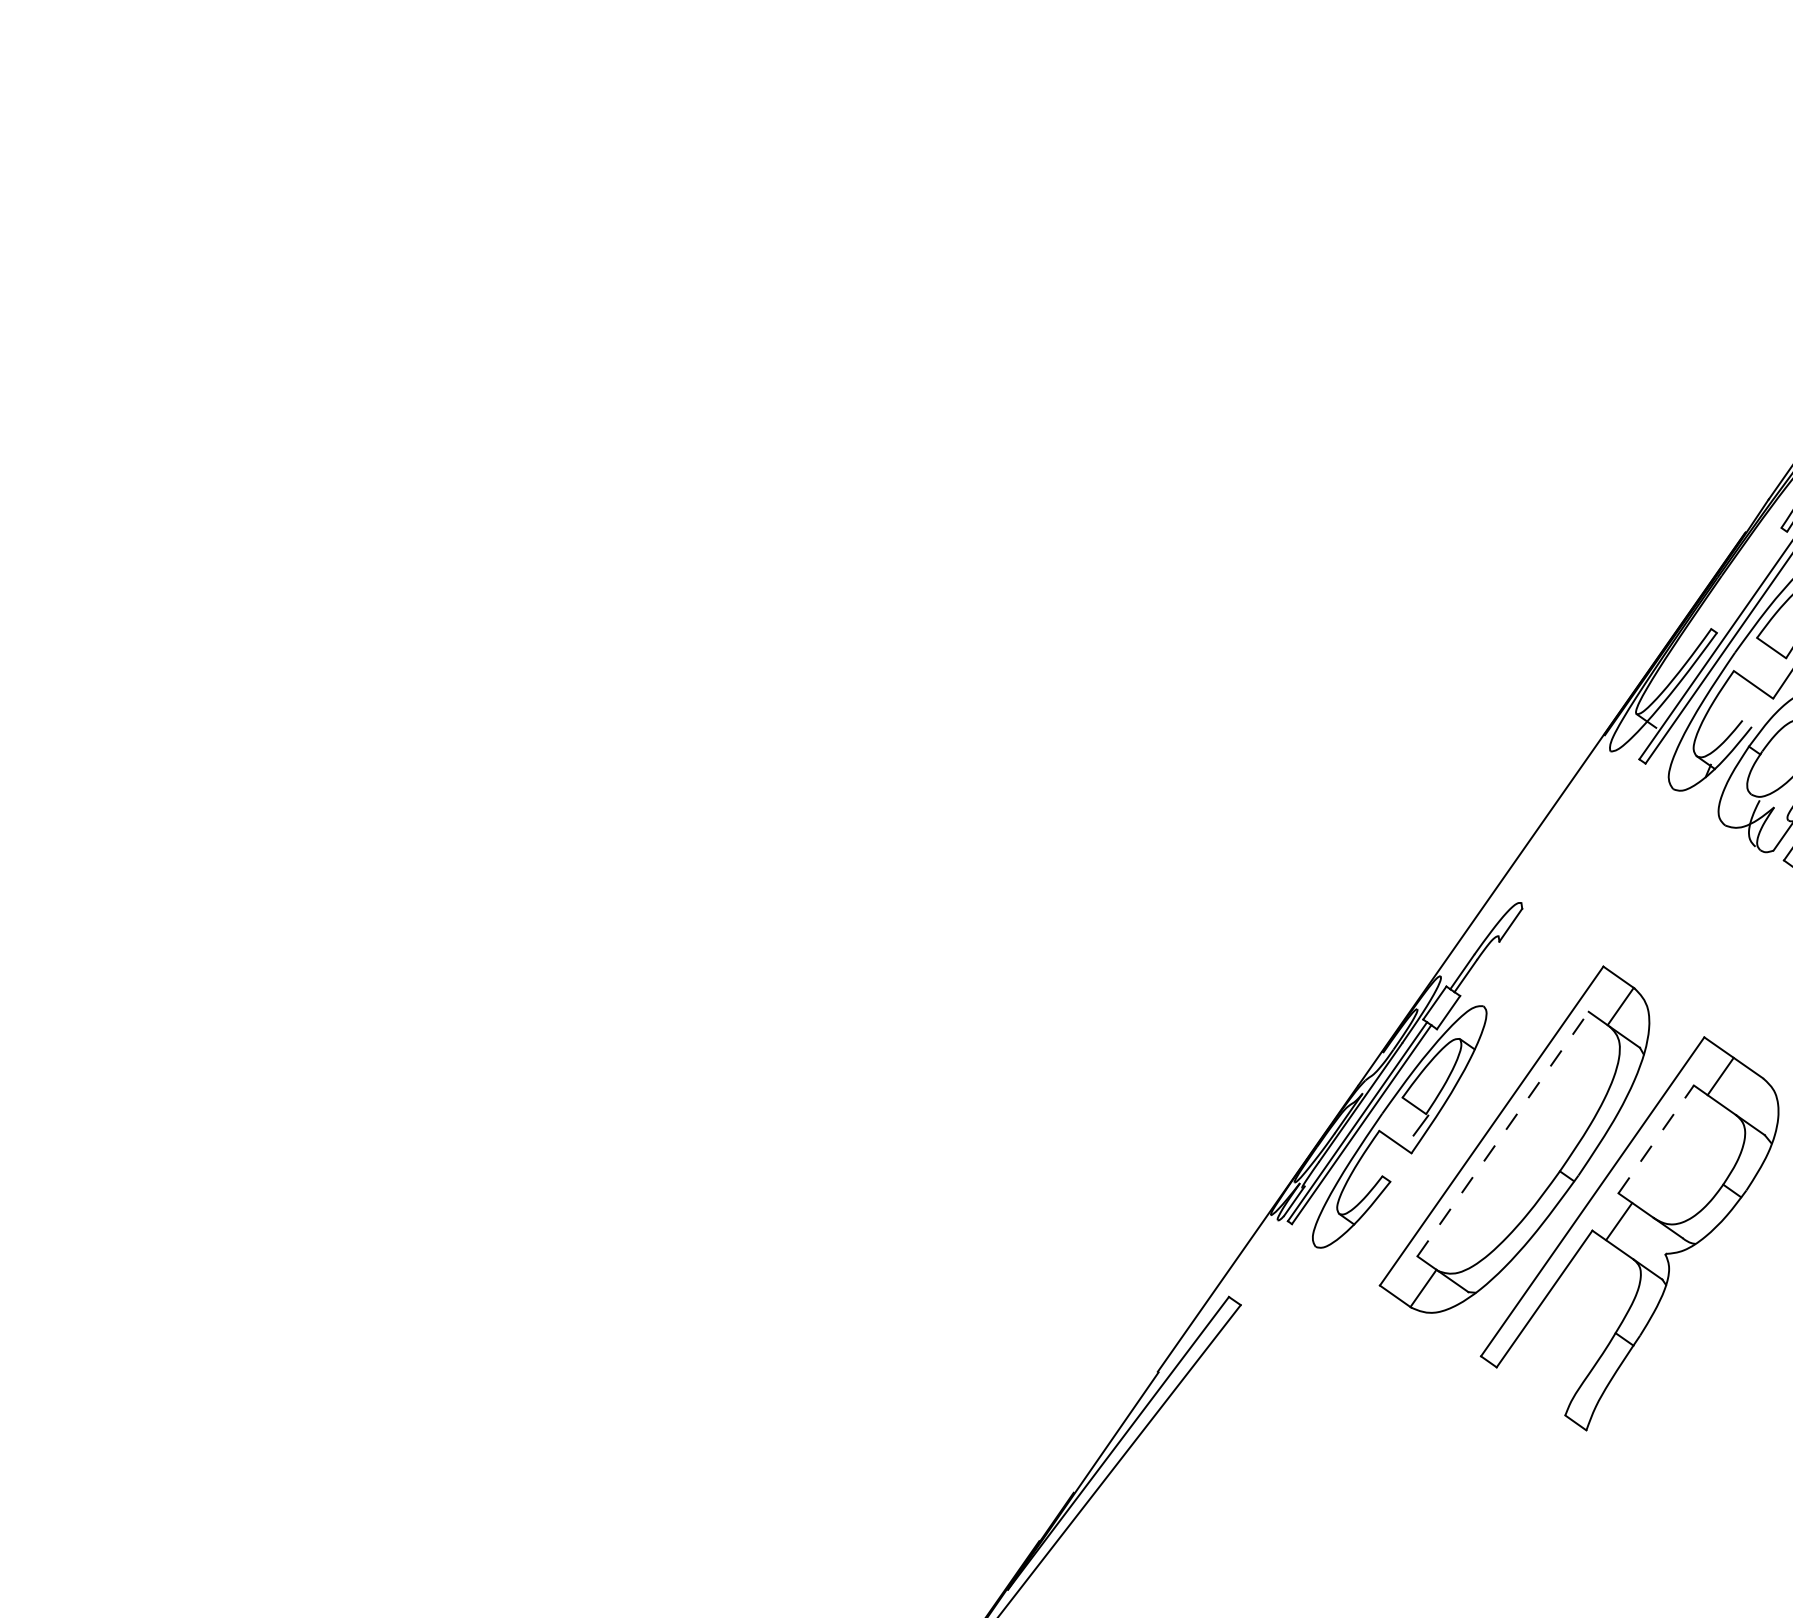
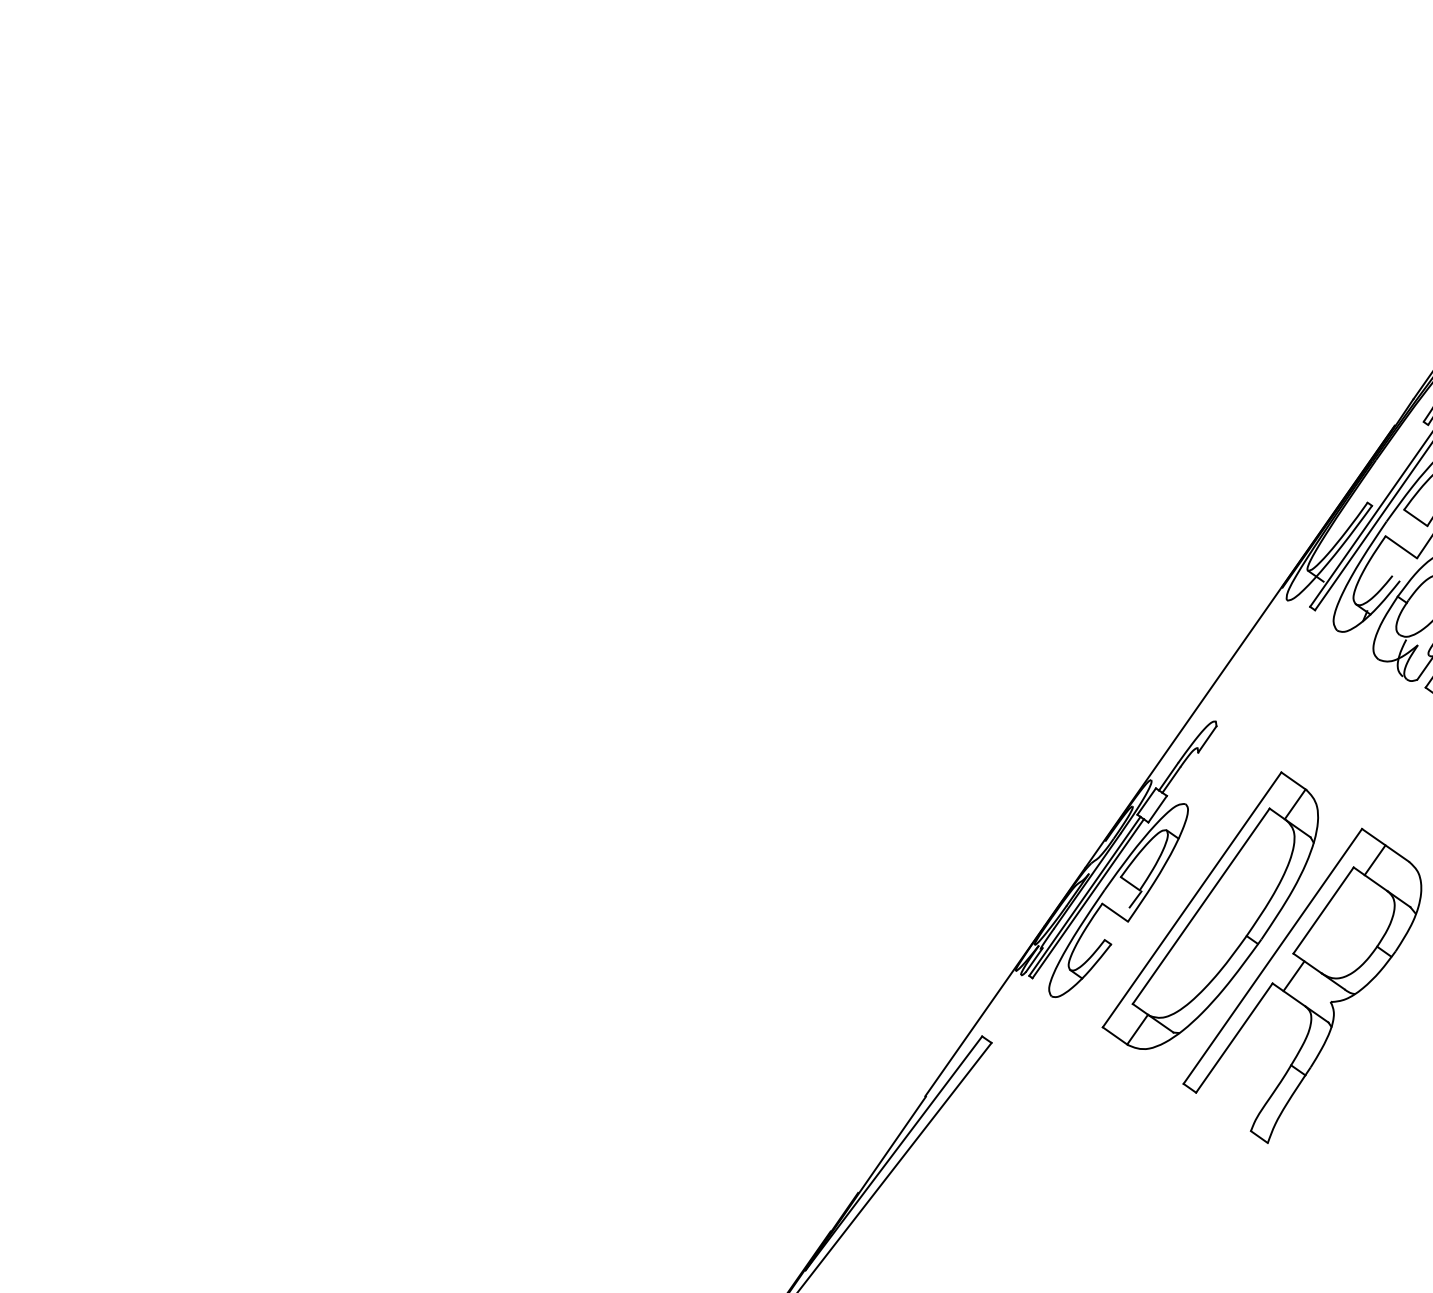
line: (1503, 1133) -> (1201, 905), dashed -> solid
line: (1656, 1139) -> (1323, 910), dashed -> solid

